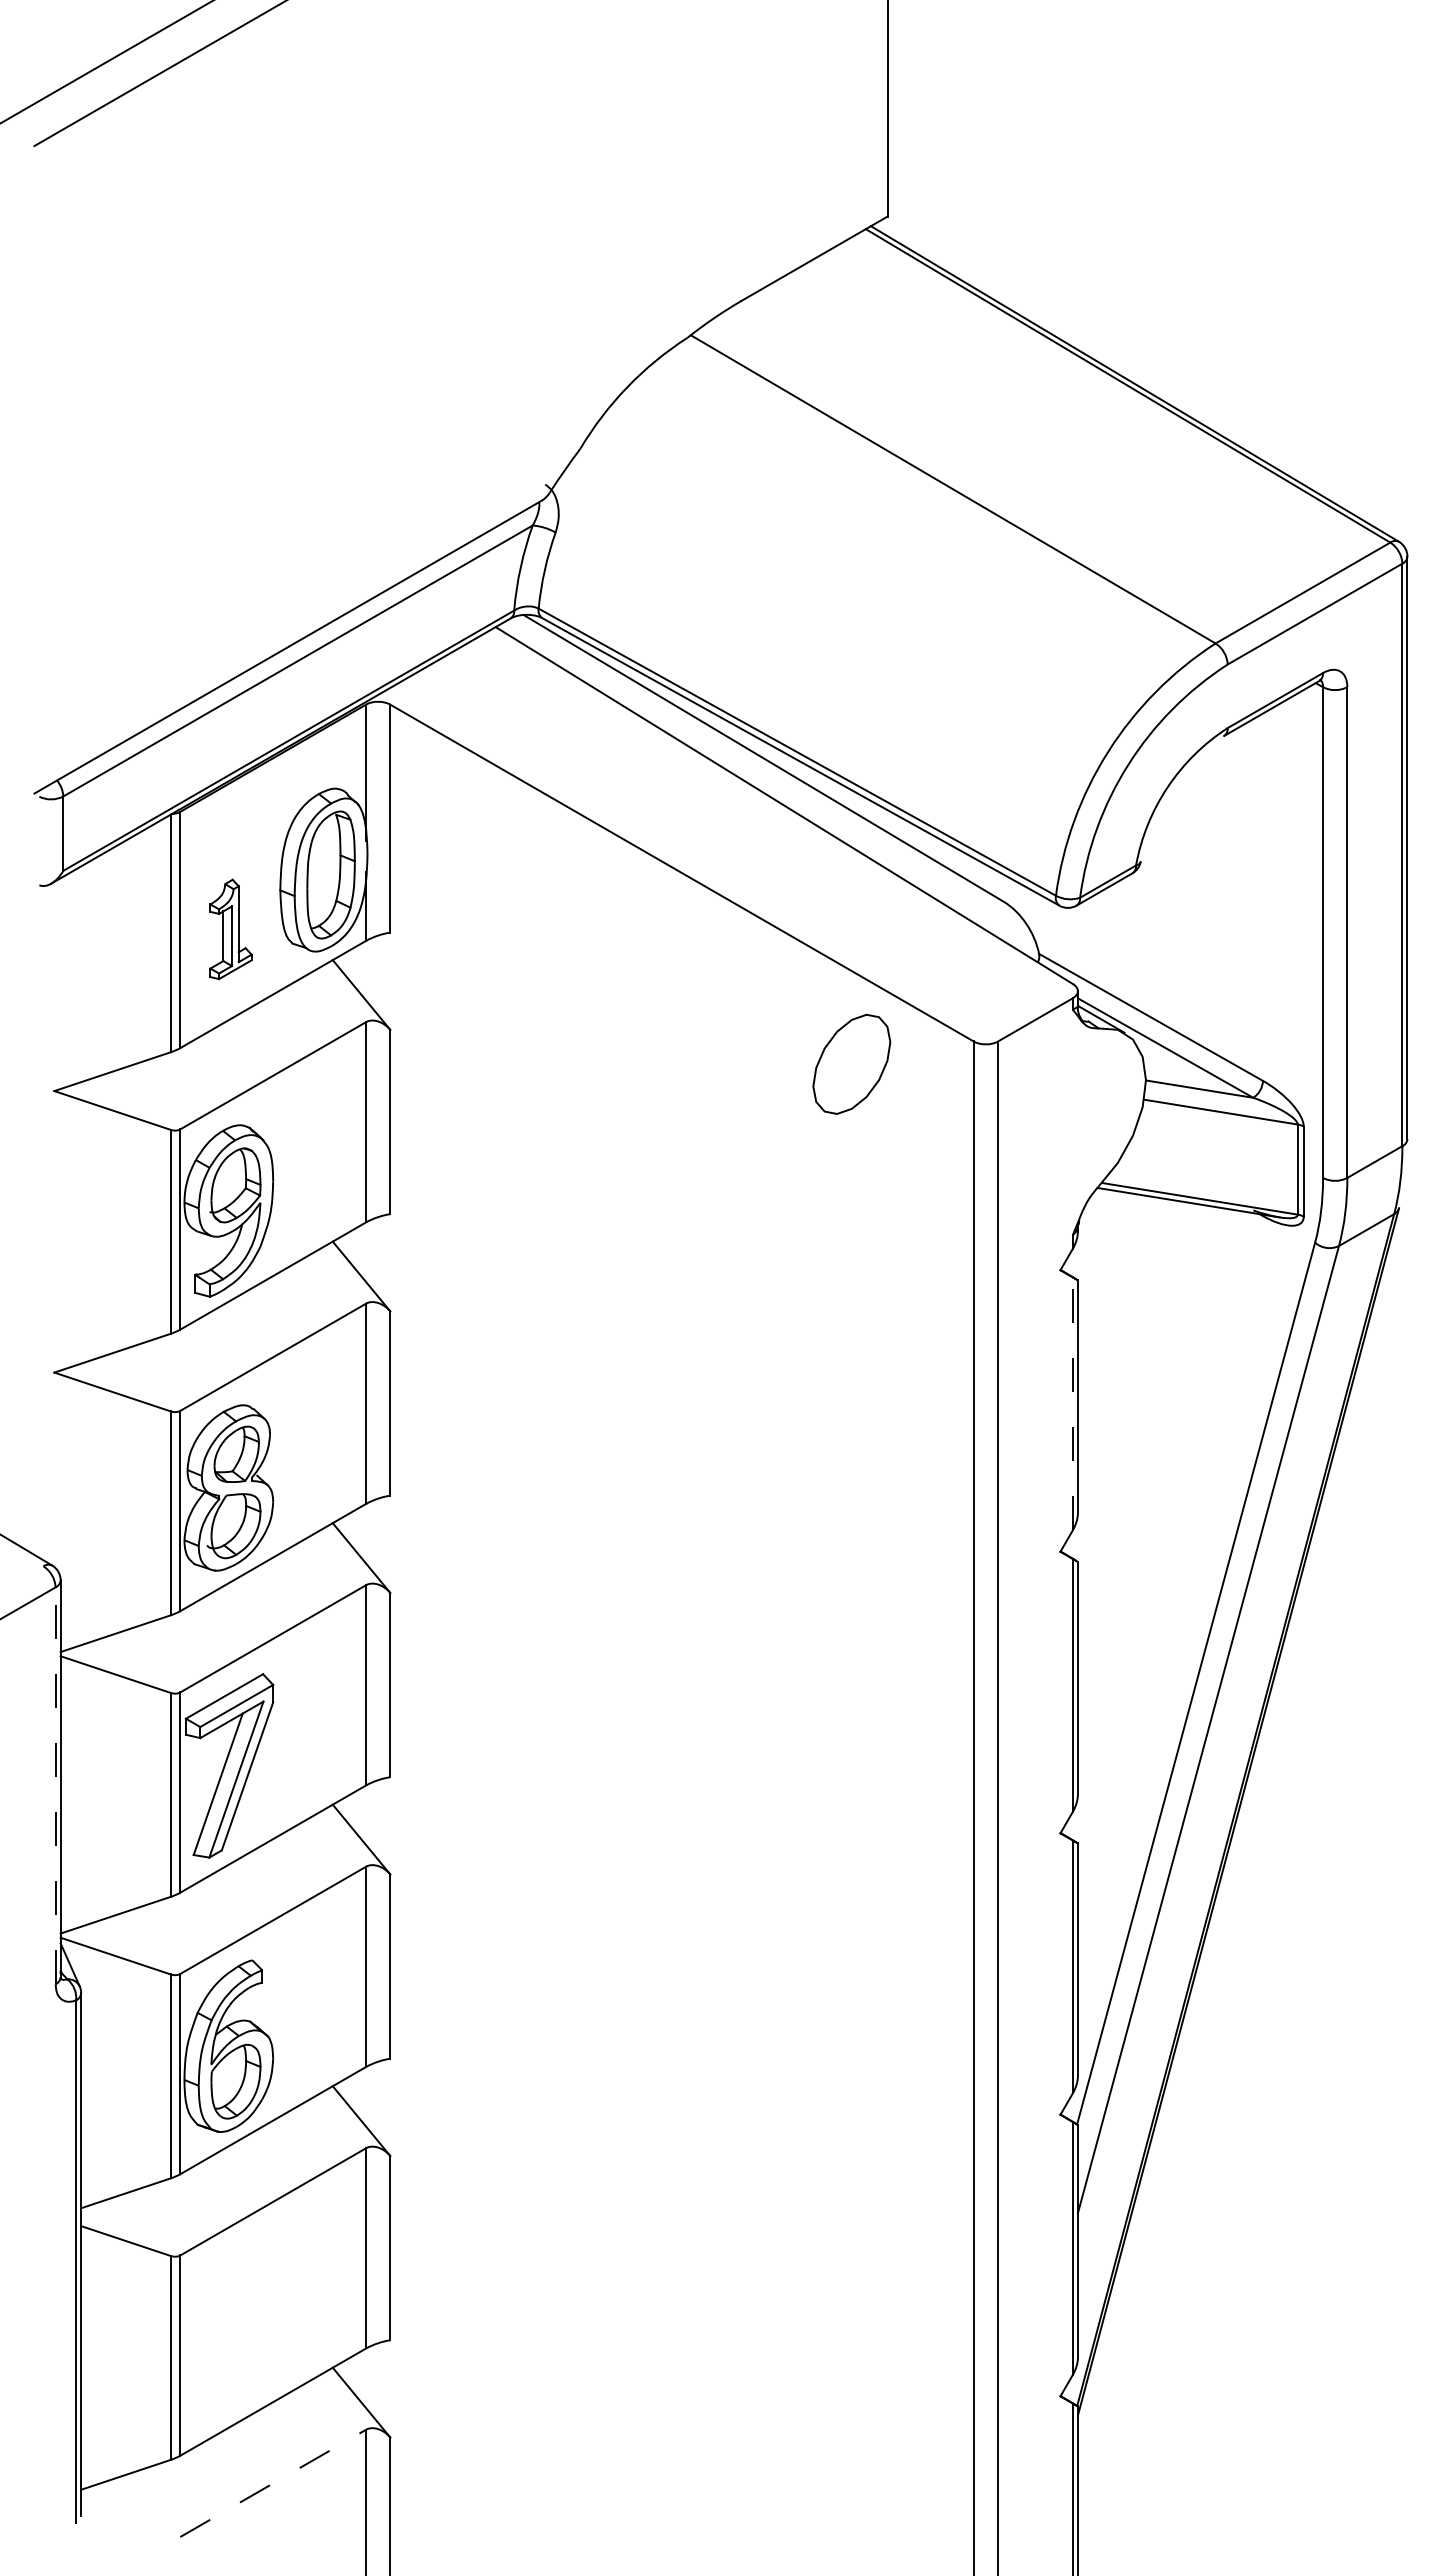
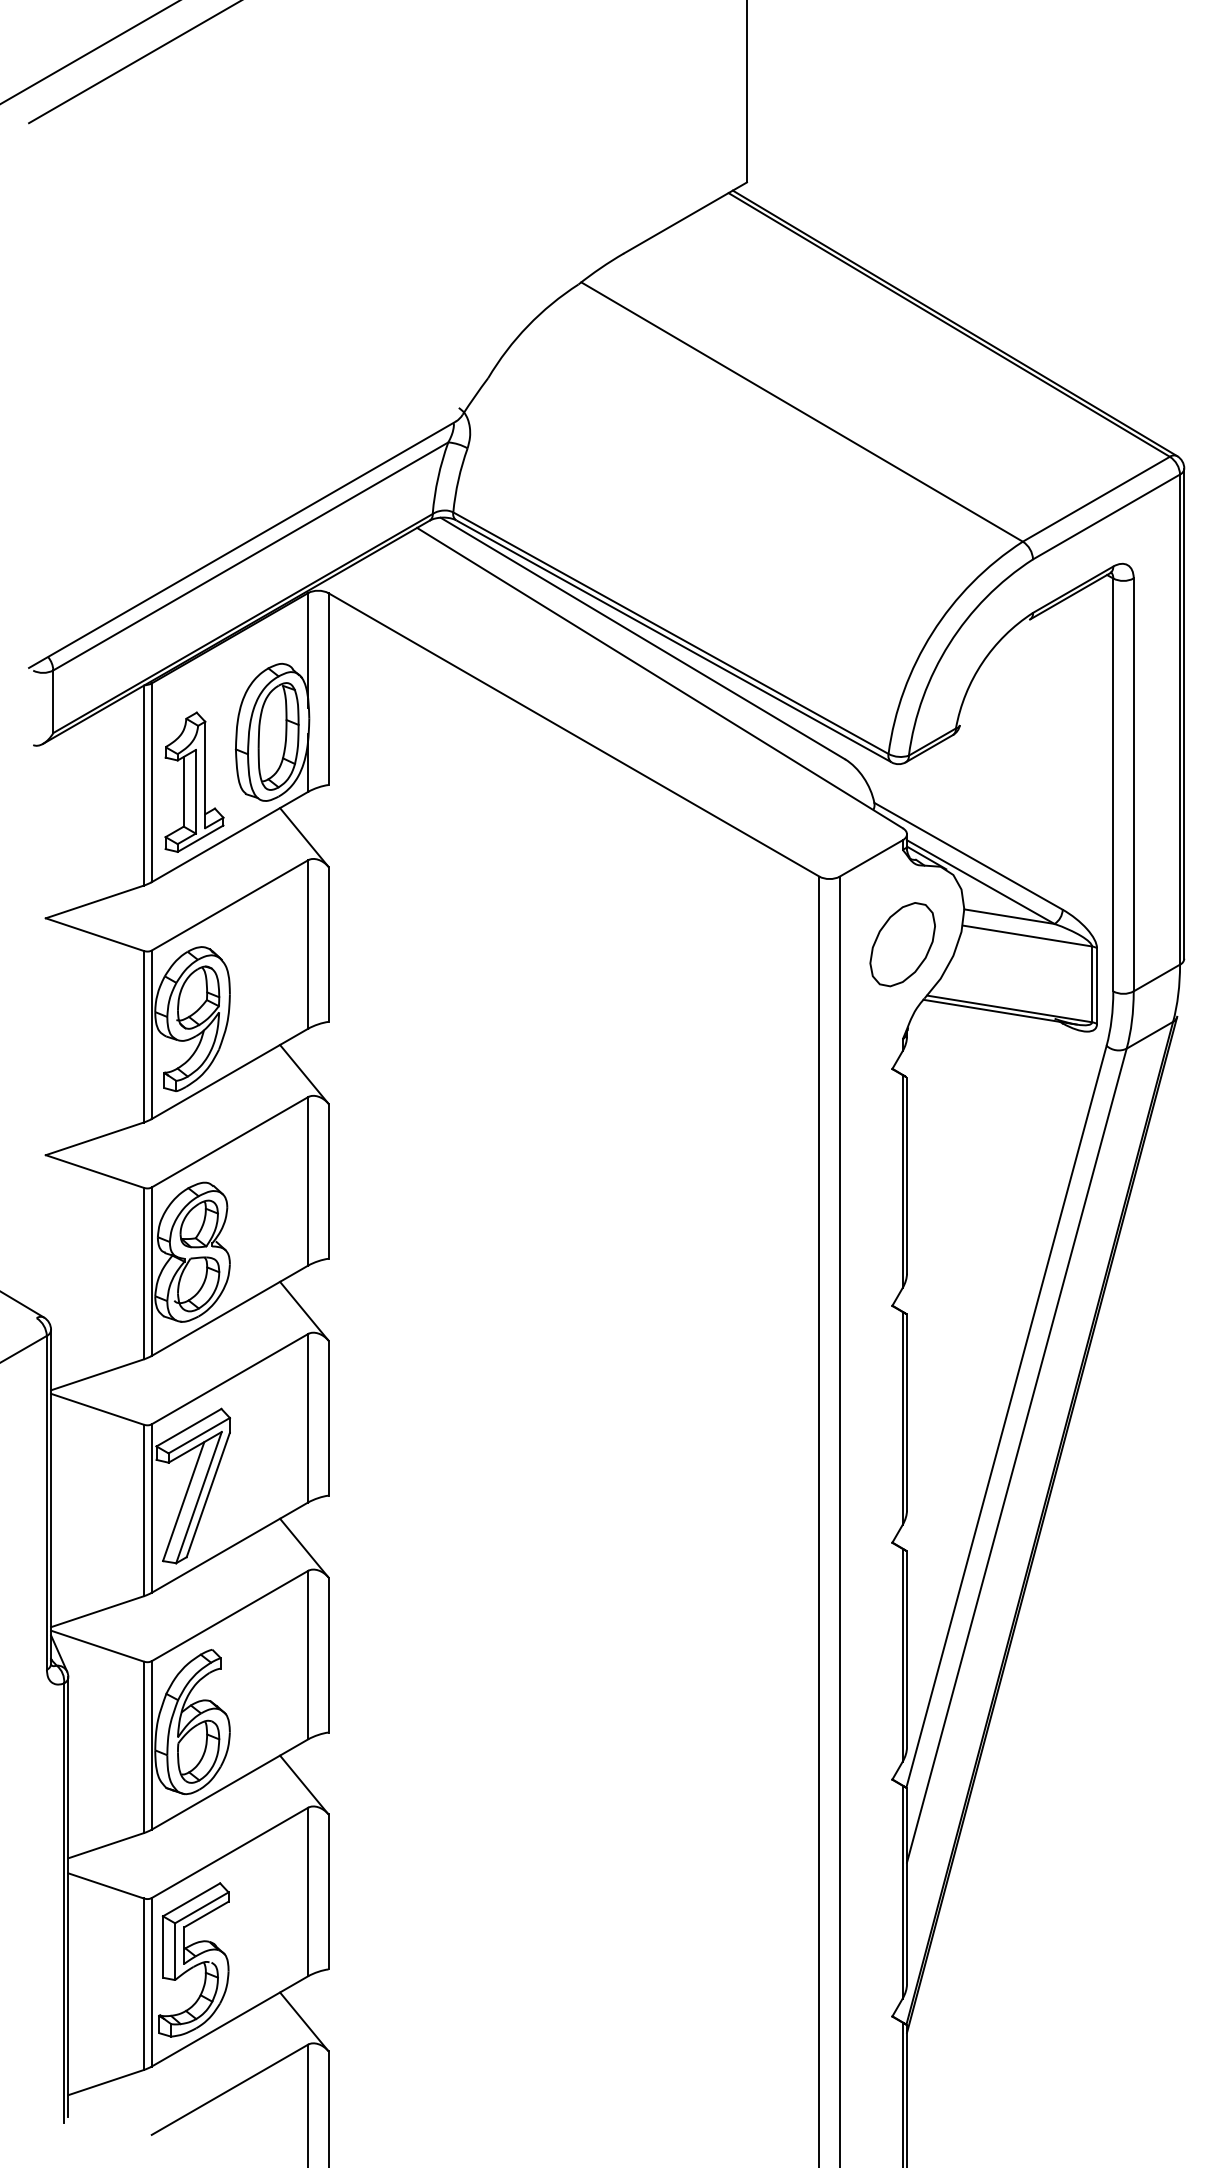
part: (230, 929) -> (194, 782), size x1.67
part: (851, 1063) -> (902, 943), moved
line: (1072, 1403) -> (902, 1181), dashed -> solid
line: (55, 1785) -> (46, 1502), dashed -> solid
part: (230, 2328) -> (194, 1959), added
line: (273, 2483) -> (230, 2089), dashed -> solid

